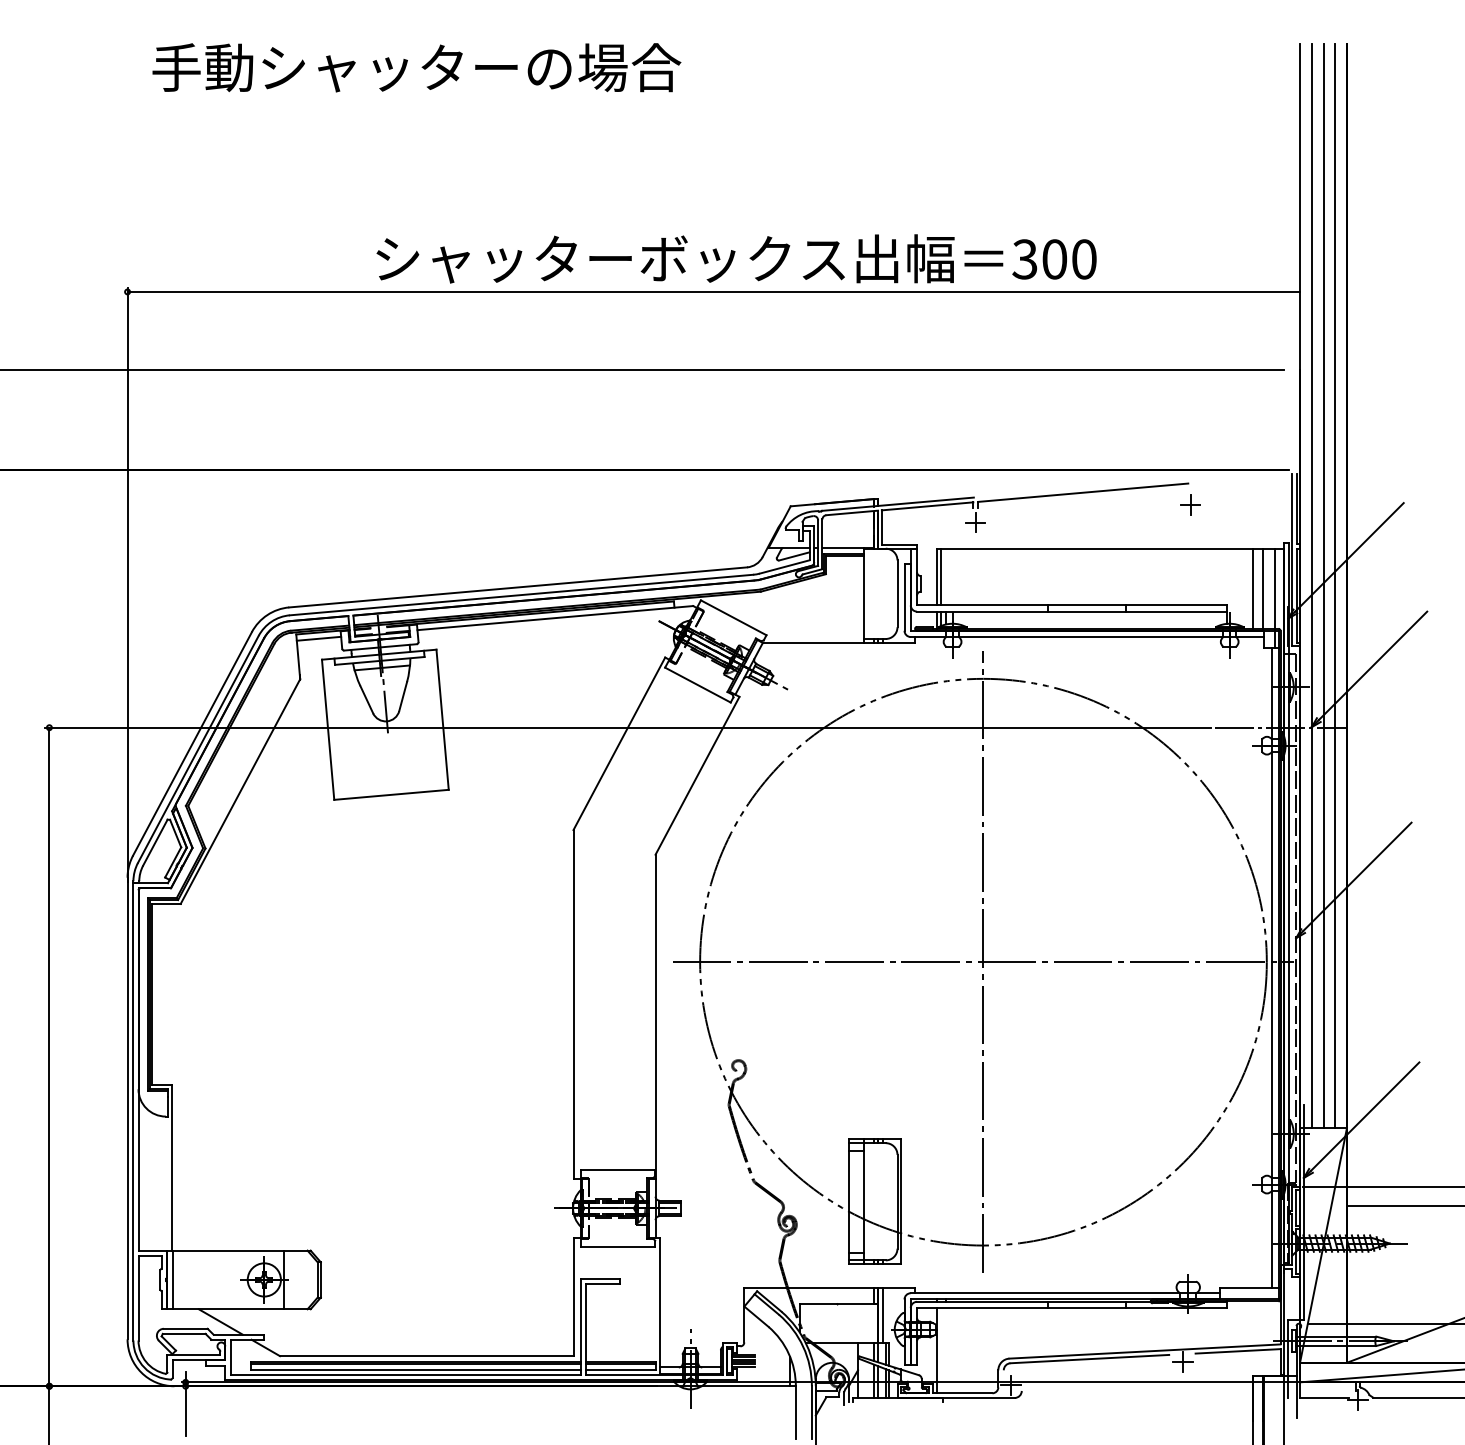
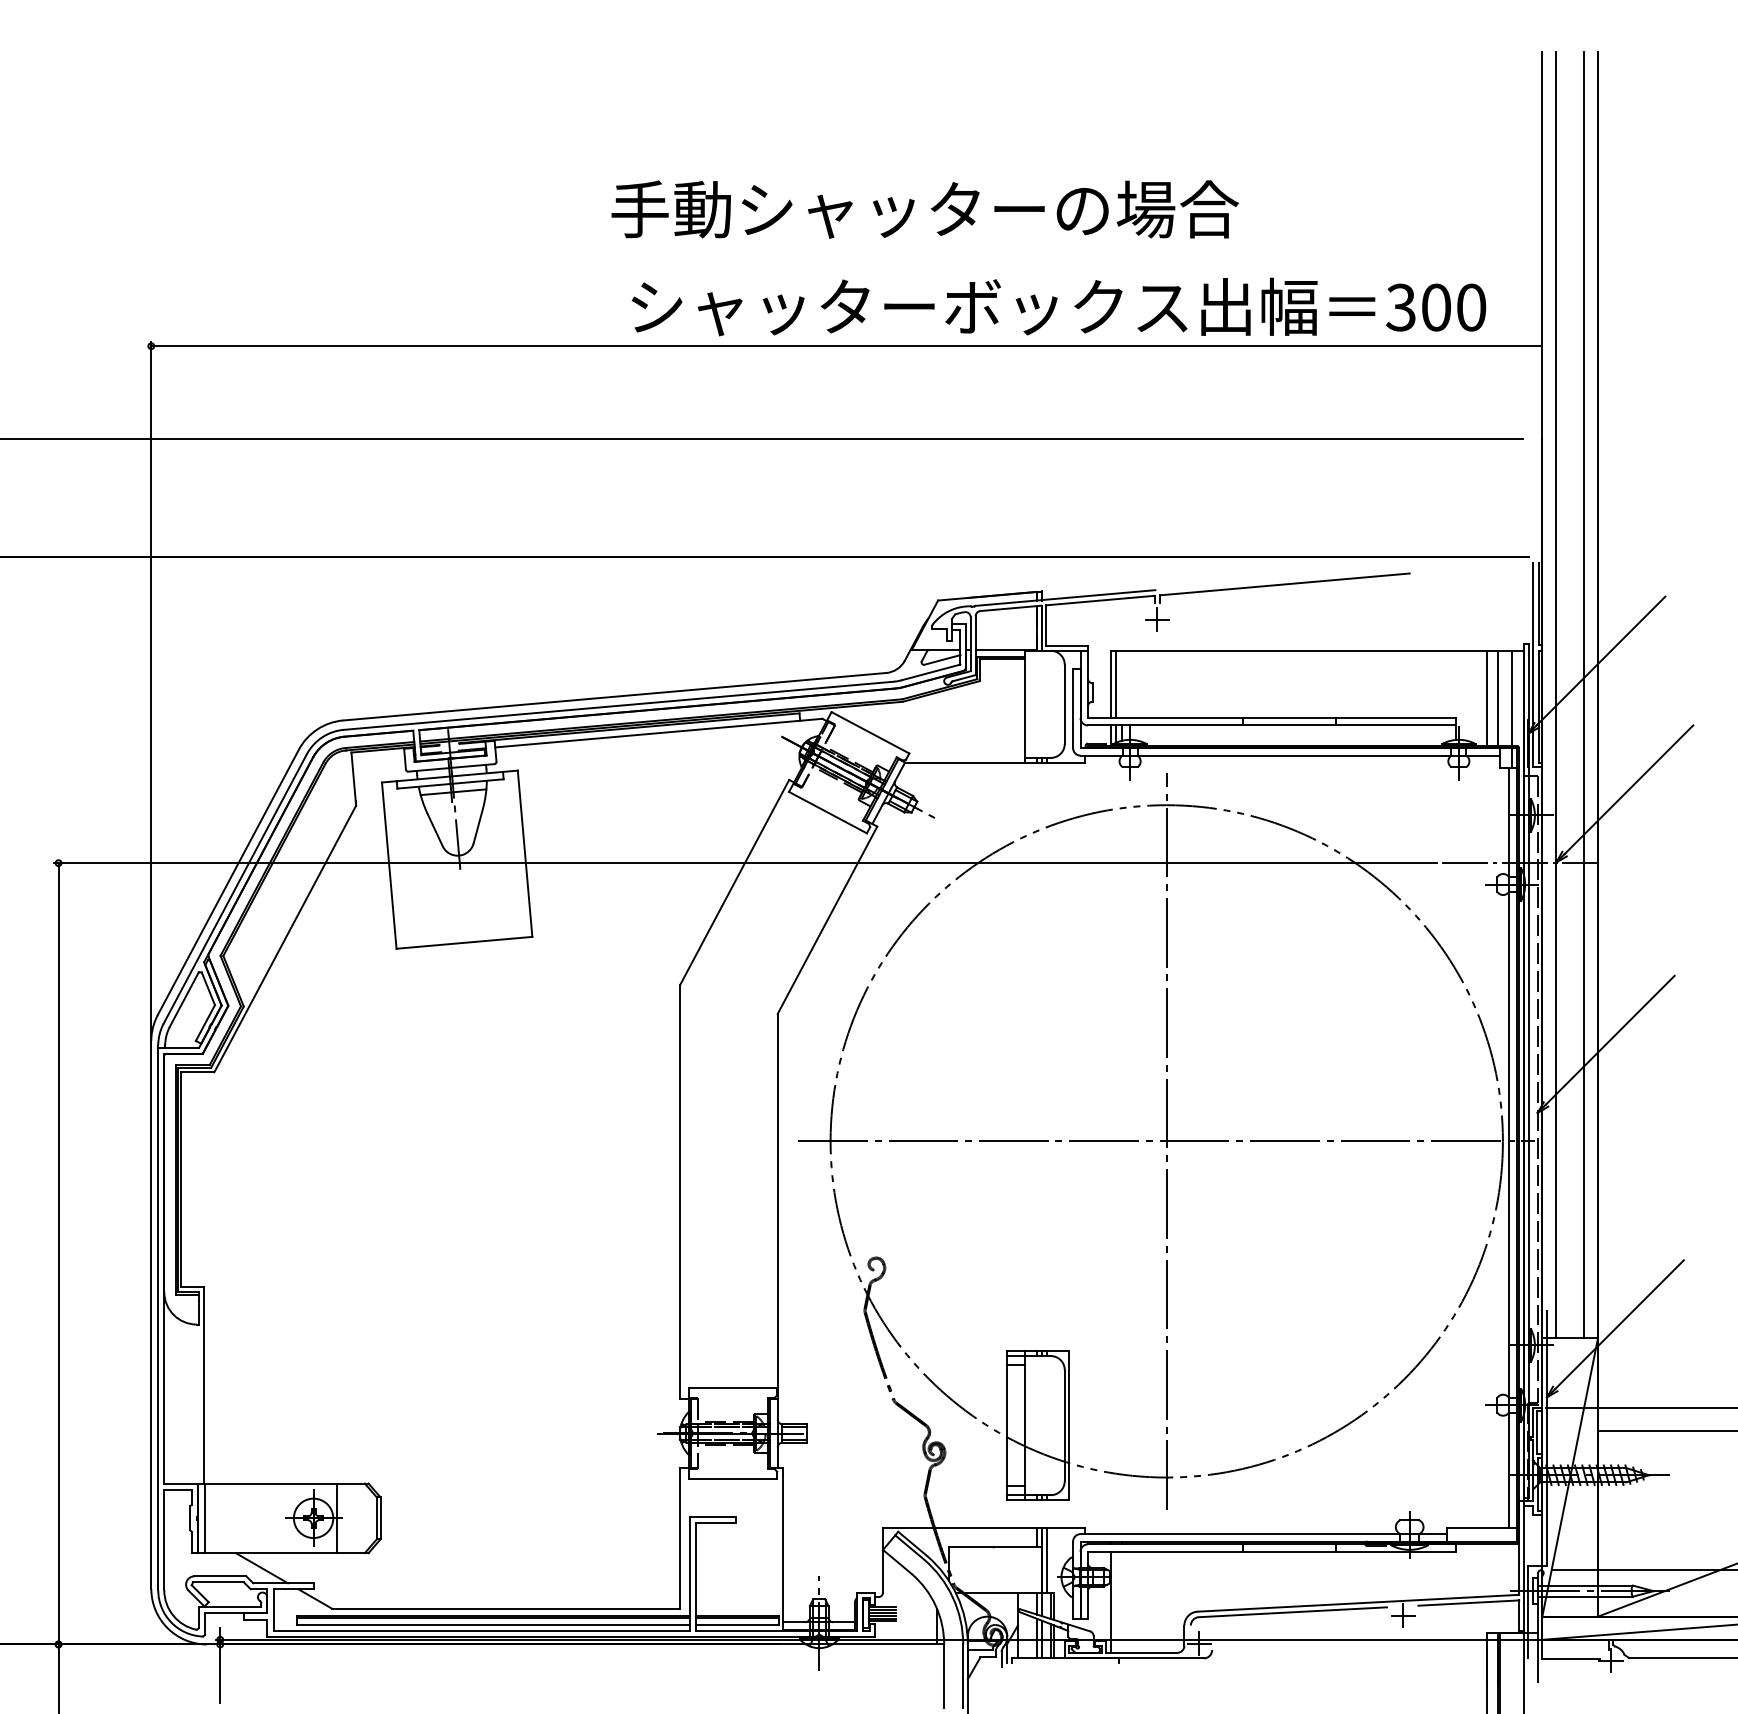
text: (416, 67) -> (924, 209), moved
text: (736, 258) -> (1058, 306), moved
part: (1190, 504) -> (1412, 598), removed
line: (1323, 586) -> (1570, 695), removed
line: (318, 638) -> (377, 757), removed

